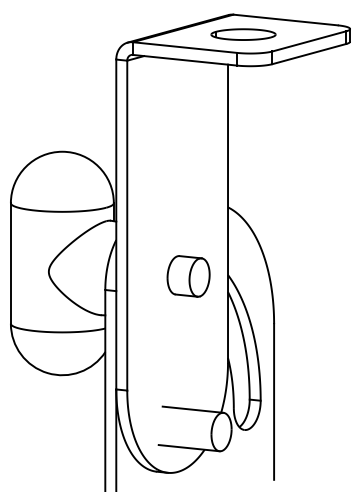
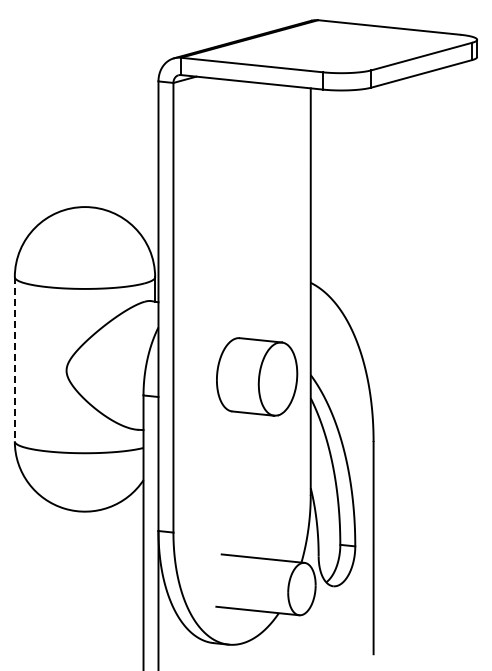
part: (243, 34) -> (331, 47), removed
line: (10, 263) -> (14, 359), solid -> dashed
part: (188, 276) -> (256, 376), size x1.4

